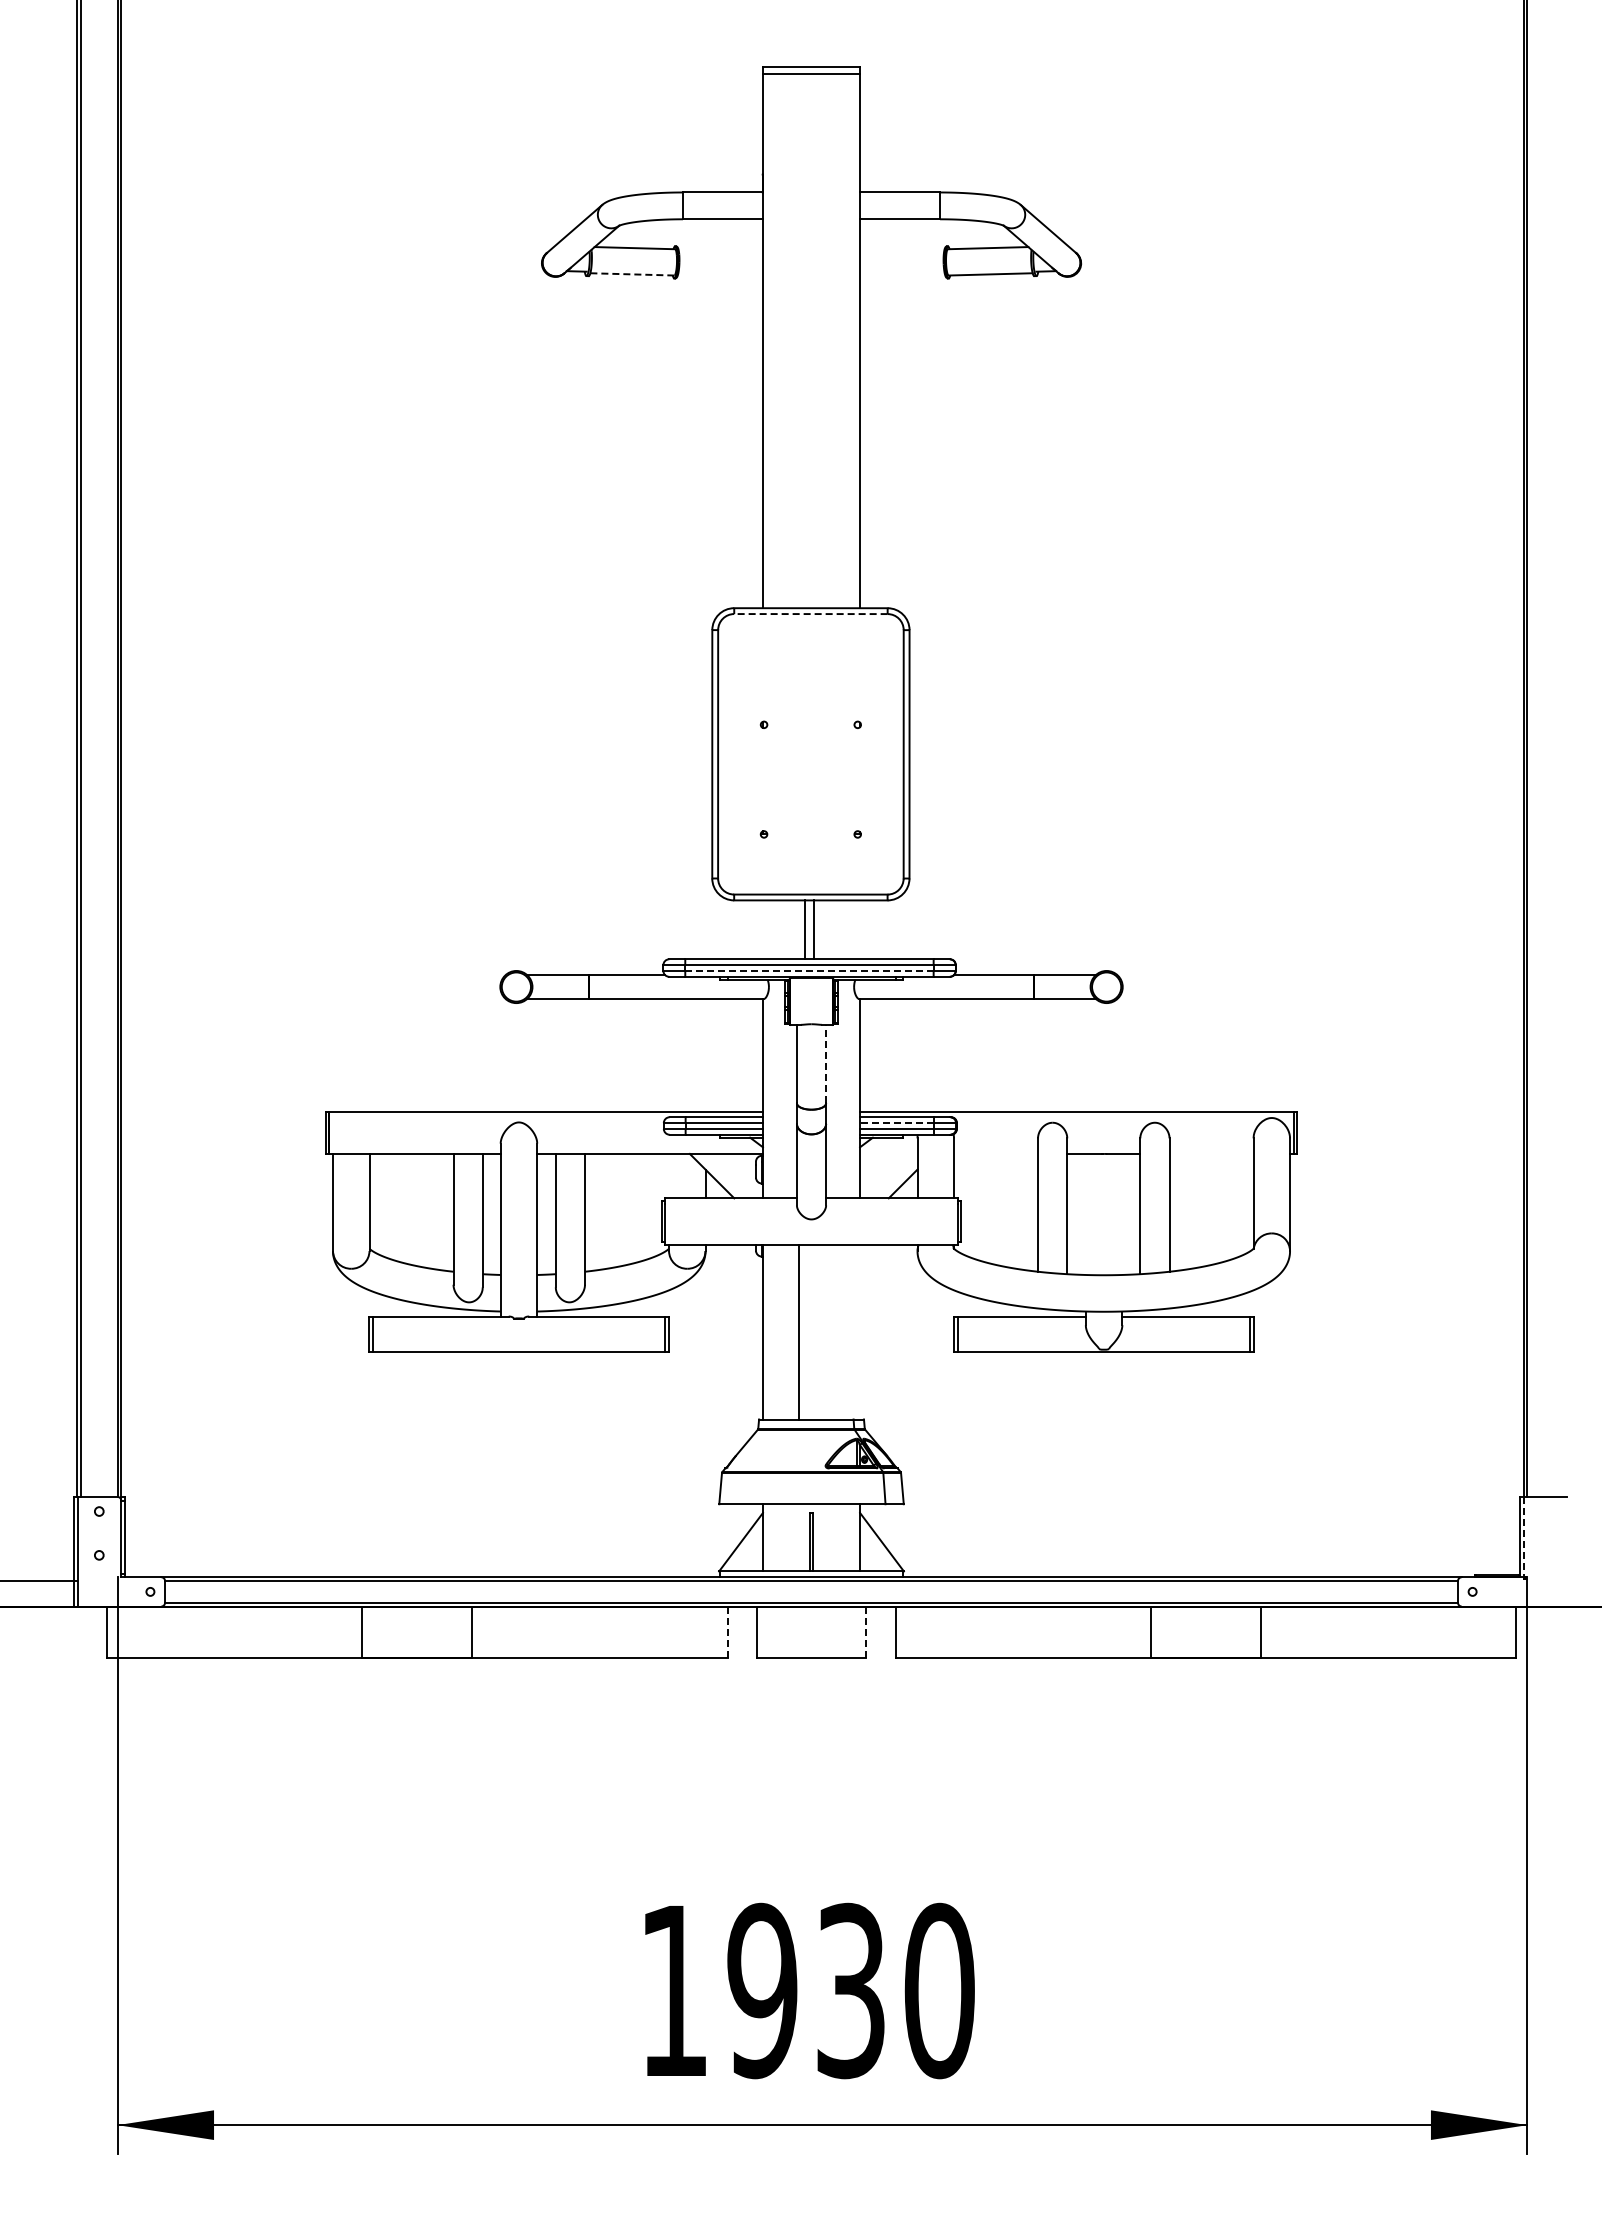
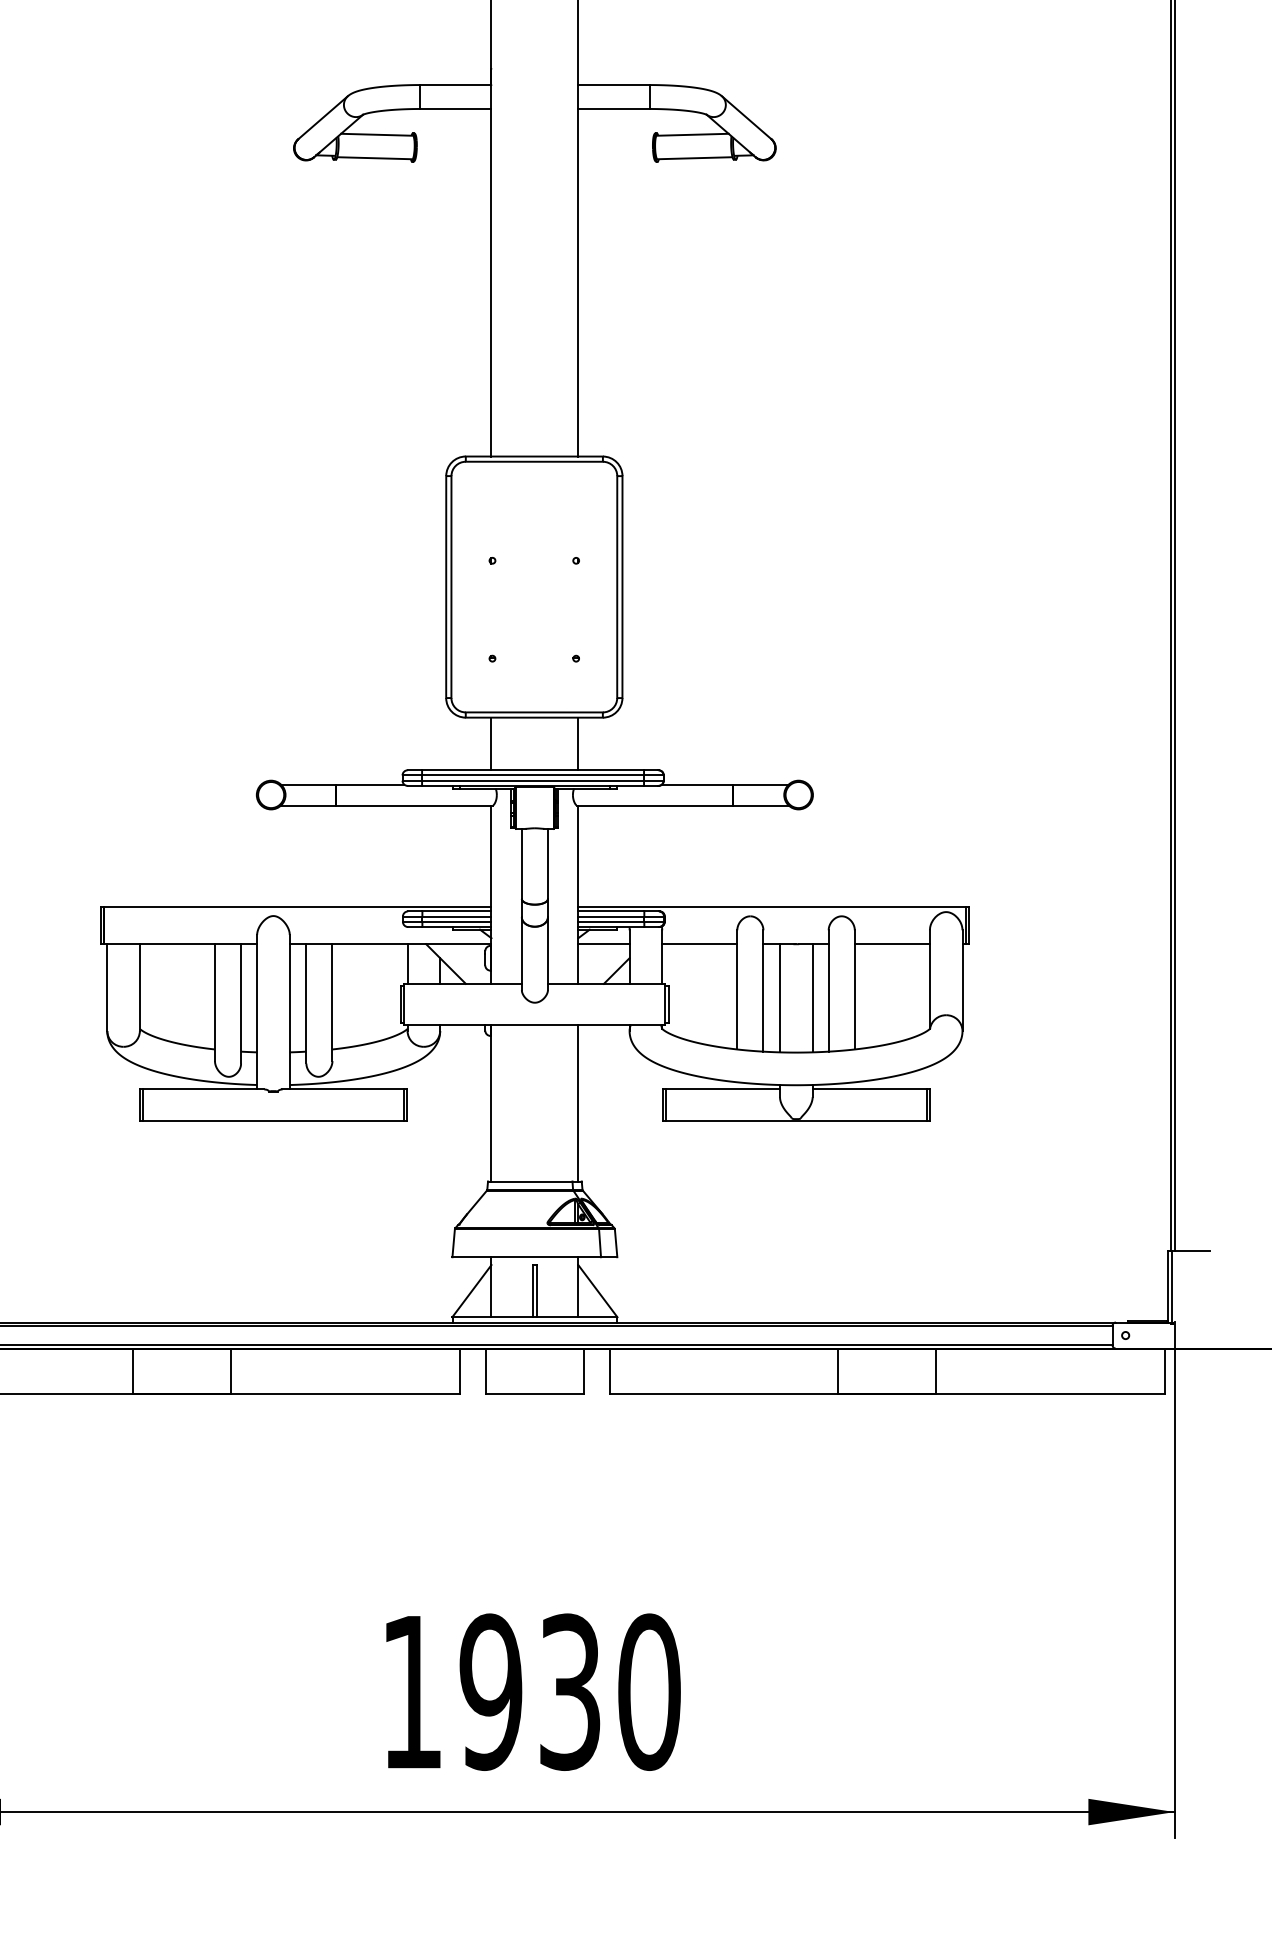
line: (632, 274) -> (374, 158), dashed -> solid
line: (810, 614) -> (533, 462), dashed -> solid
line: (805, 929) -> (578, 743), moved
line: (813, 929) -> (491, 743), moved
line: (809, 970) -> (533, 780), dashed -> solid
line: (826, 1063) -> (548, 863), dashed -> solid
line: (897, 1123) -> (611, 916), dashed -> solid
line: (888, 1153) -> (603, 943), added
line: (996, 1153) -> (700, 943), added
line: (1211, 1153) -> (892, 943), added
line: (669, 1175) -> (407, 963), added
line: (1085, 1213) -> (779, 997), added
line: (1122, 1213) -> (812, 997), added
line: (799, 1331) -> (578, 1102), moved
line: (1524, 1537) -> (1172, 1286), dashed -> solid
line: (727, 1632) -> (459, 1371), dashed -> solid
line: (866, 1632) -> (584, 1371), dashed -> solid

